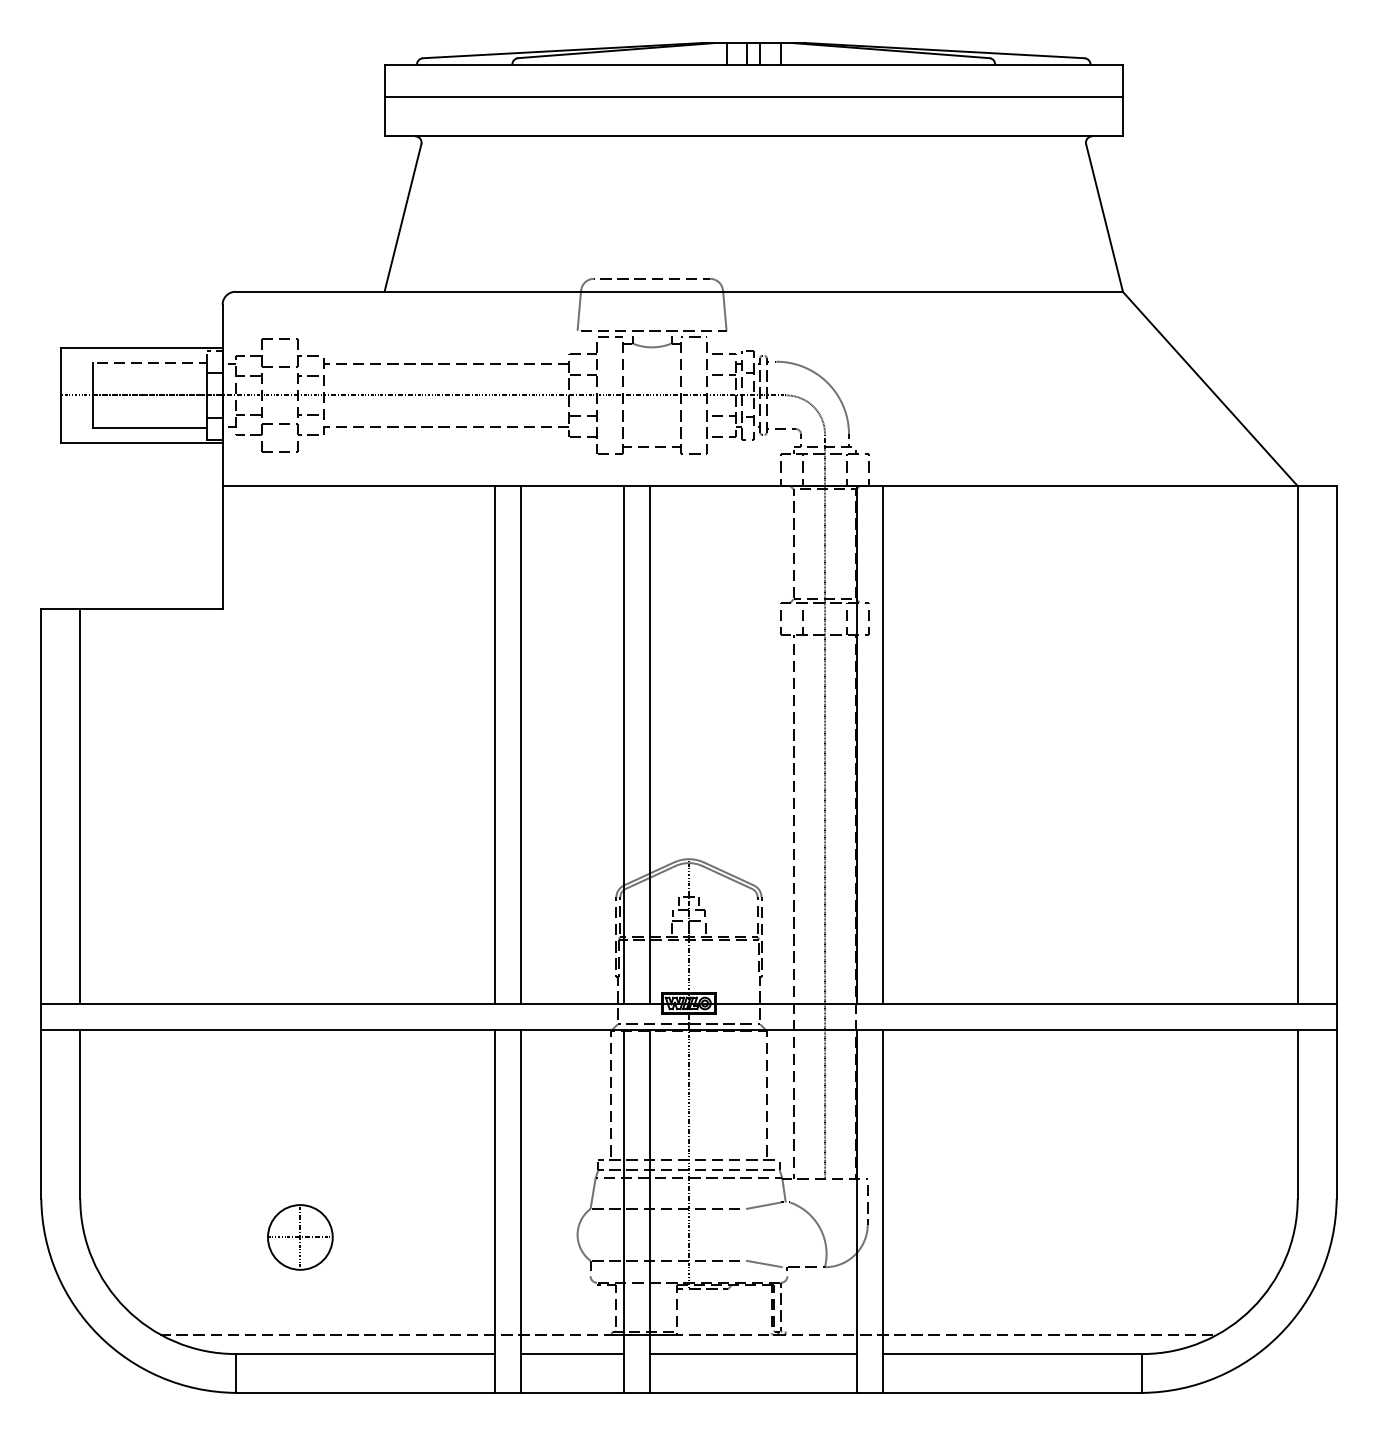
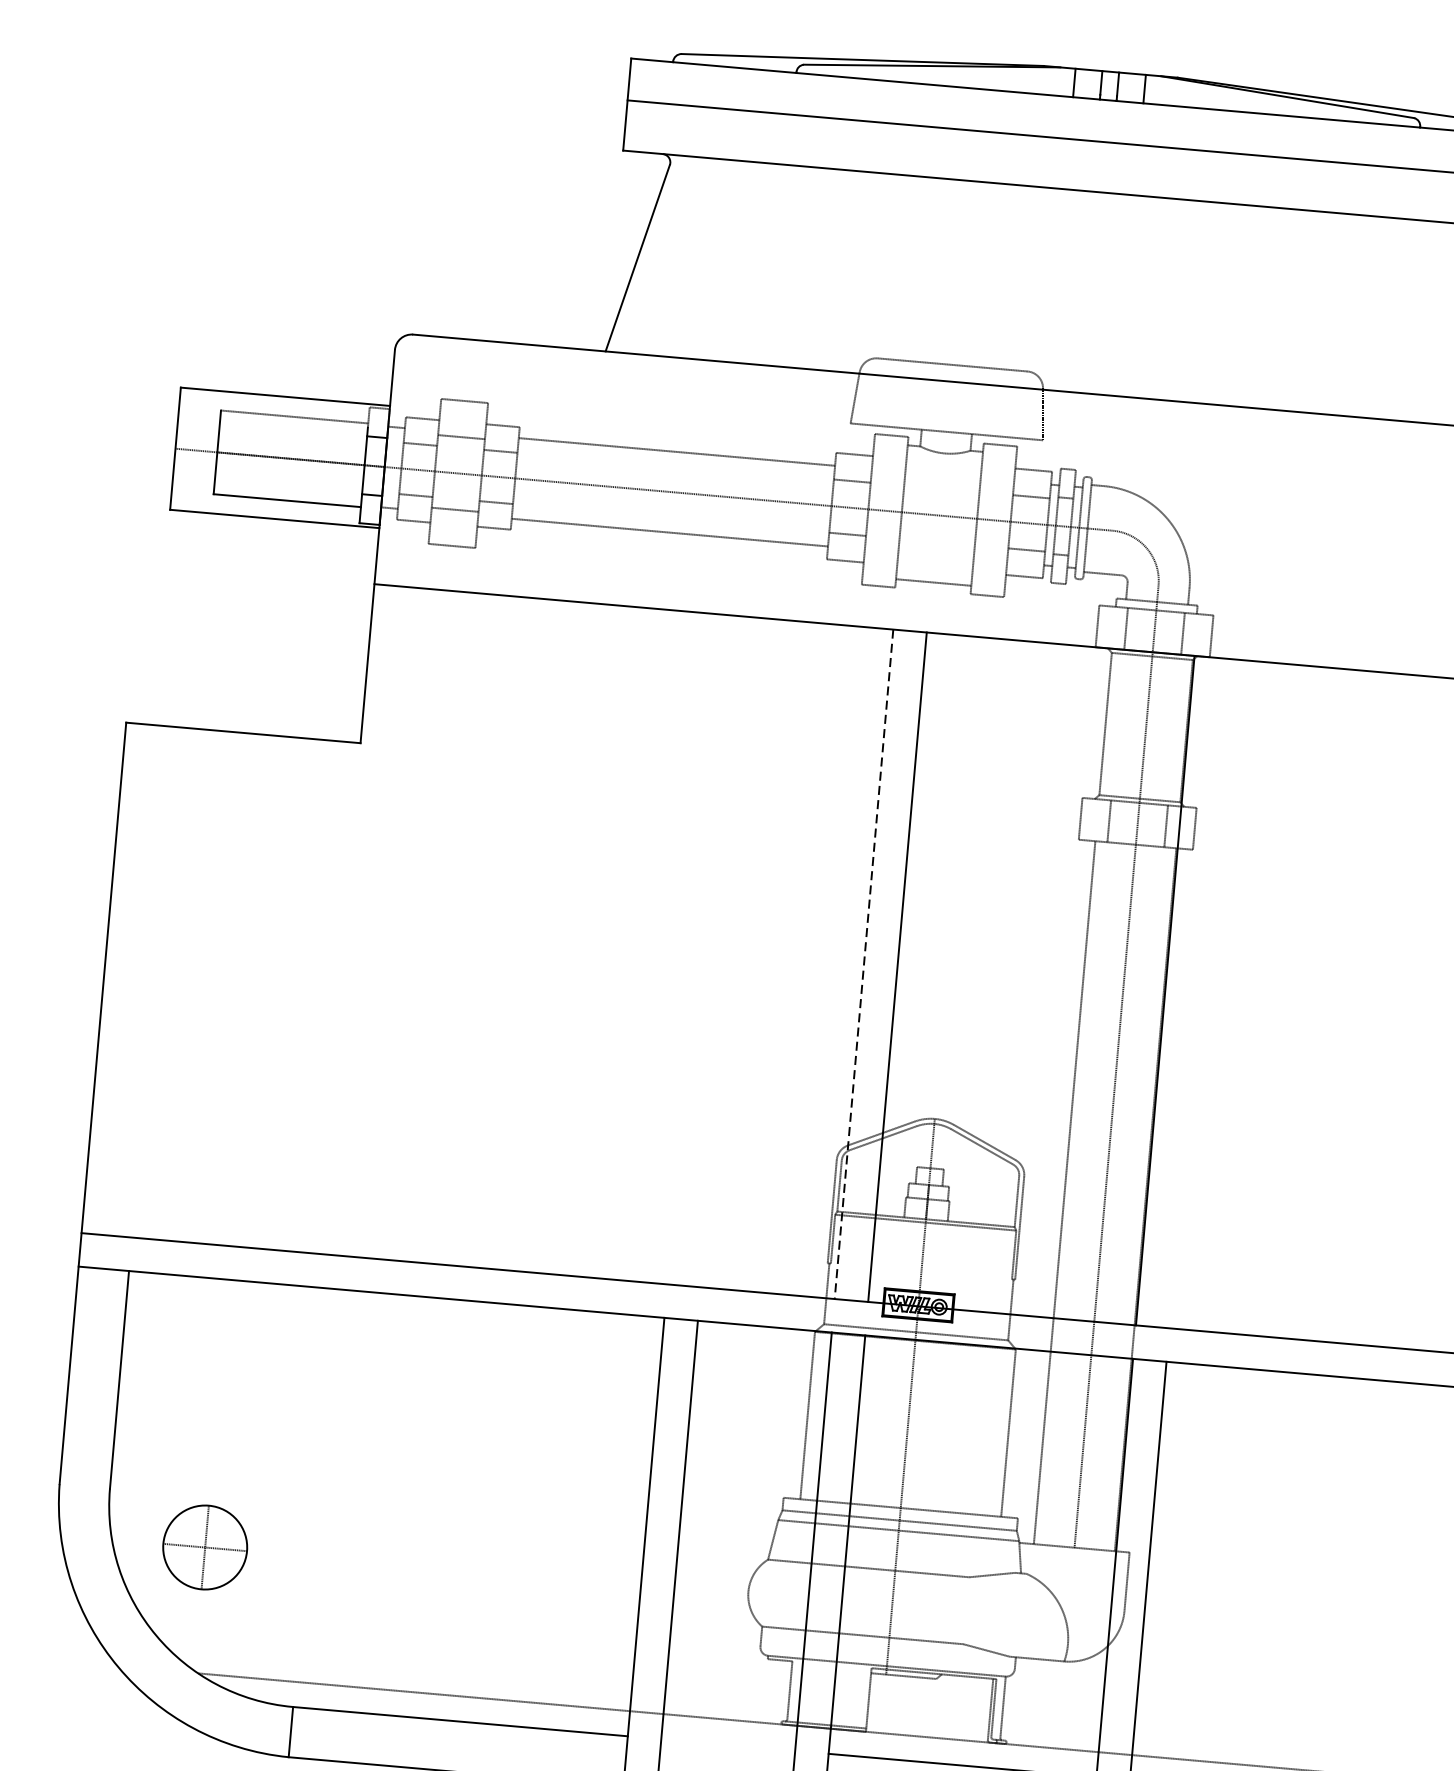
line: (494, 745) -> (696, 950), removed
line: (520, 745) -> (729, 952), removed
line: (624, 745) -> (864, 964), solid -> dashed
line: (883, 745) -> (1198, 994), removed
line: (80, 806) -> (154, 982), removed
part: (300, 1237) -> (205, 1547), moved
line: (572, 1354) -> (728, 1745), removed

